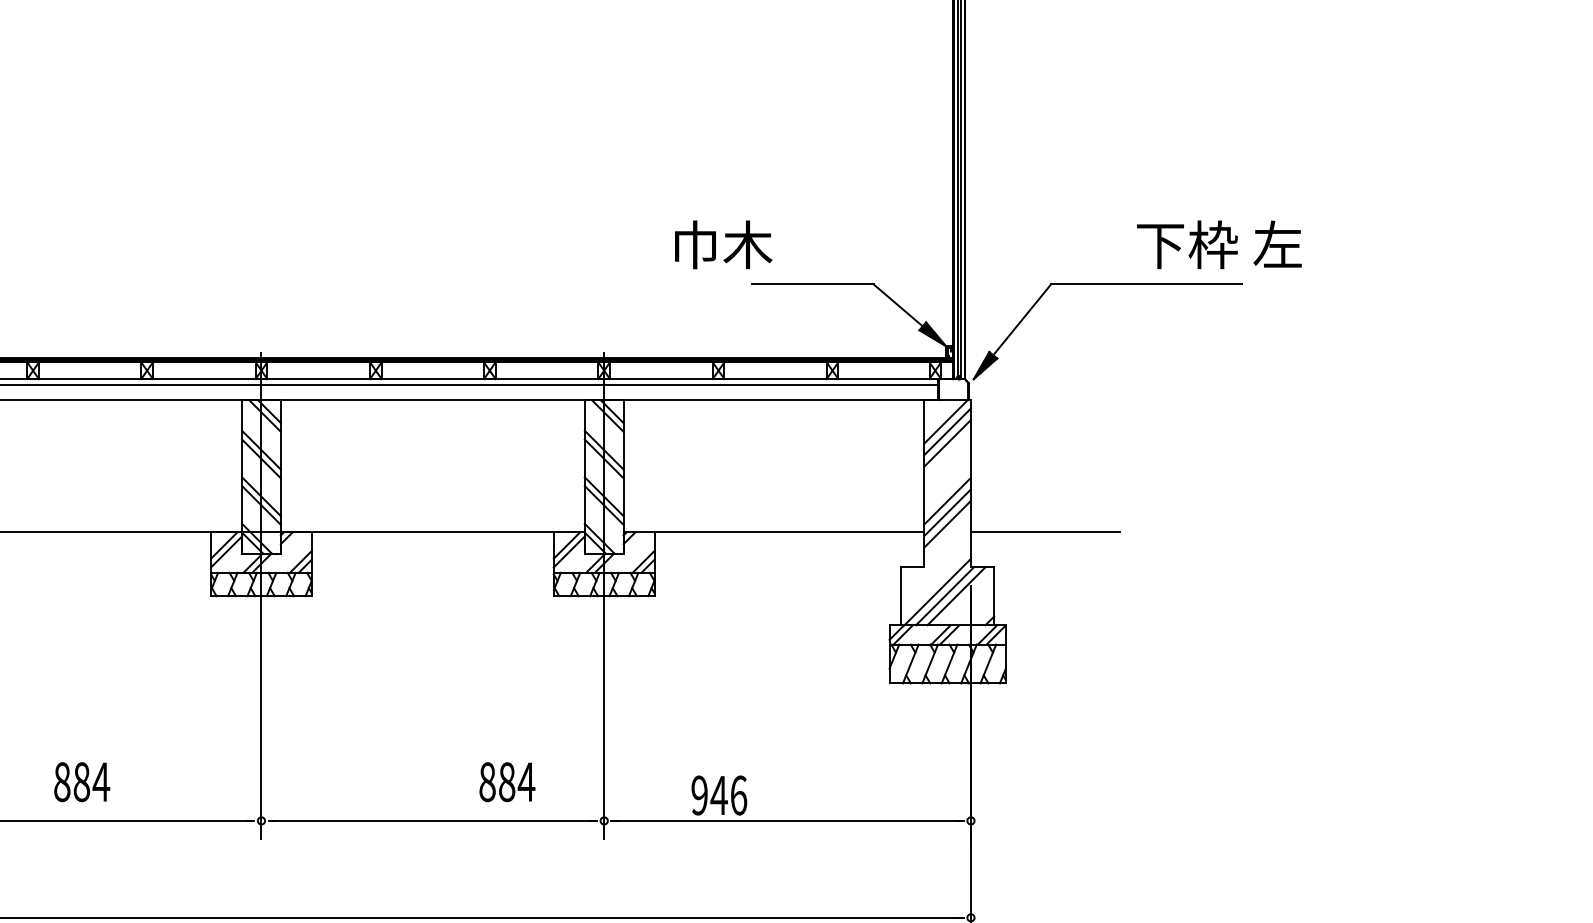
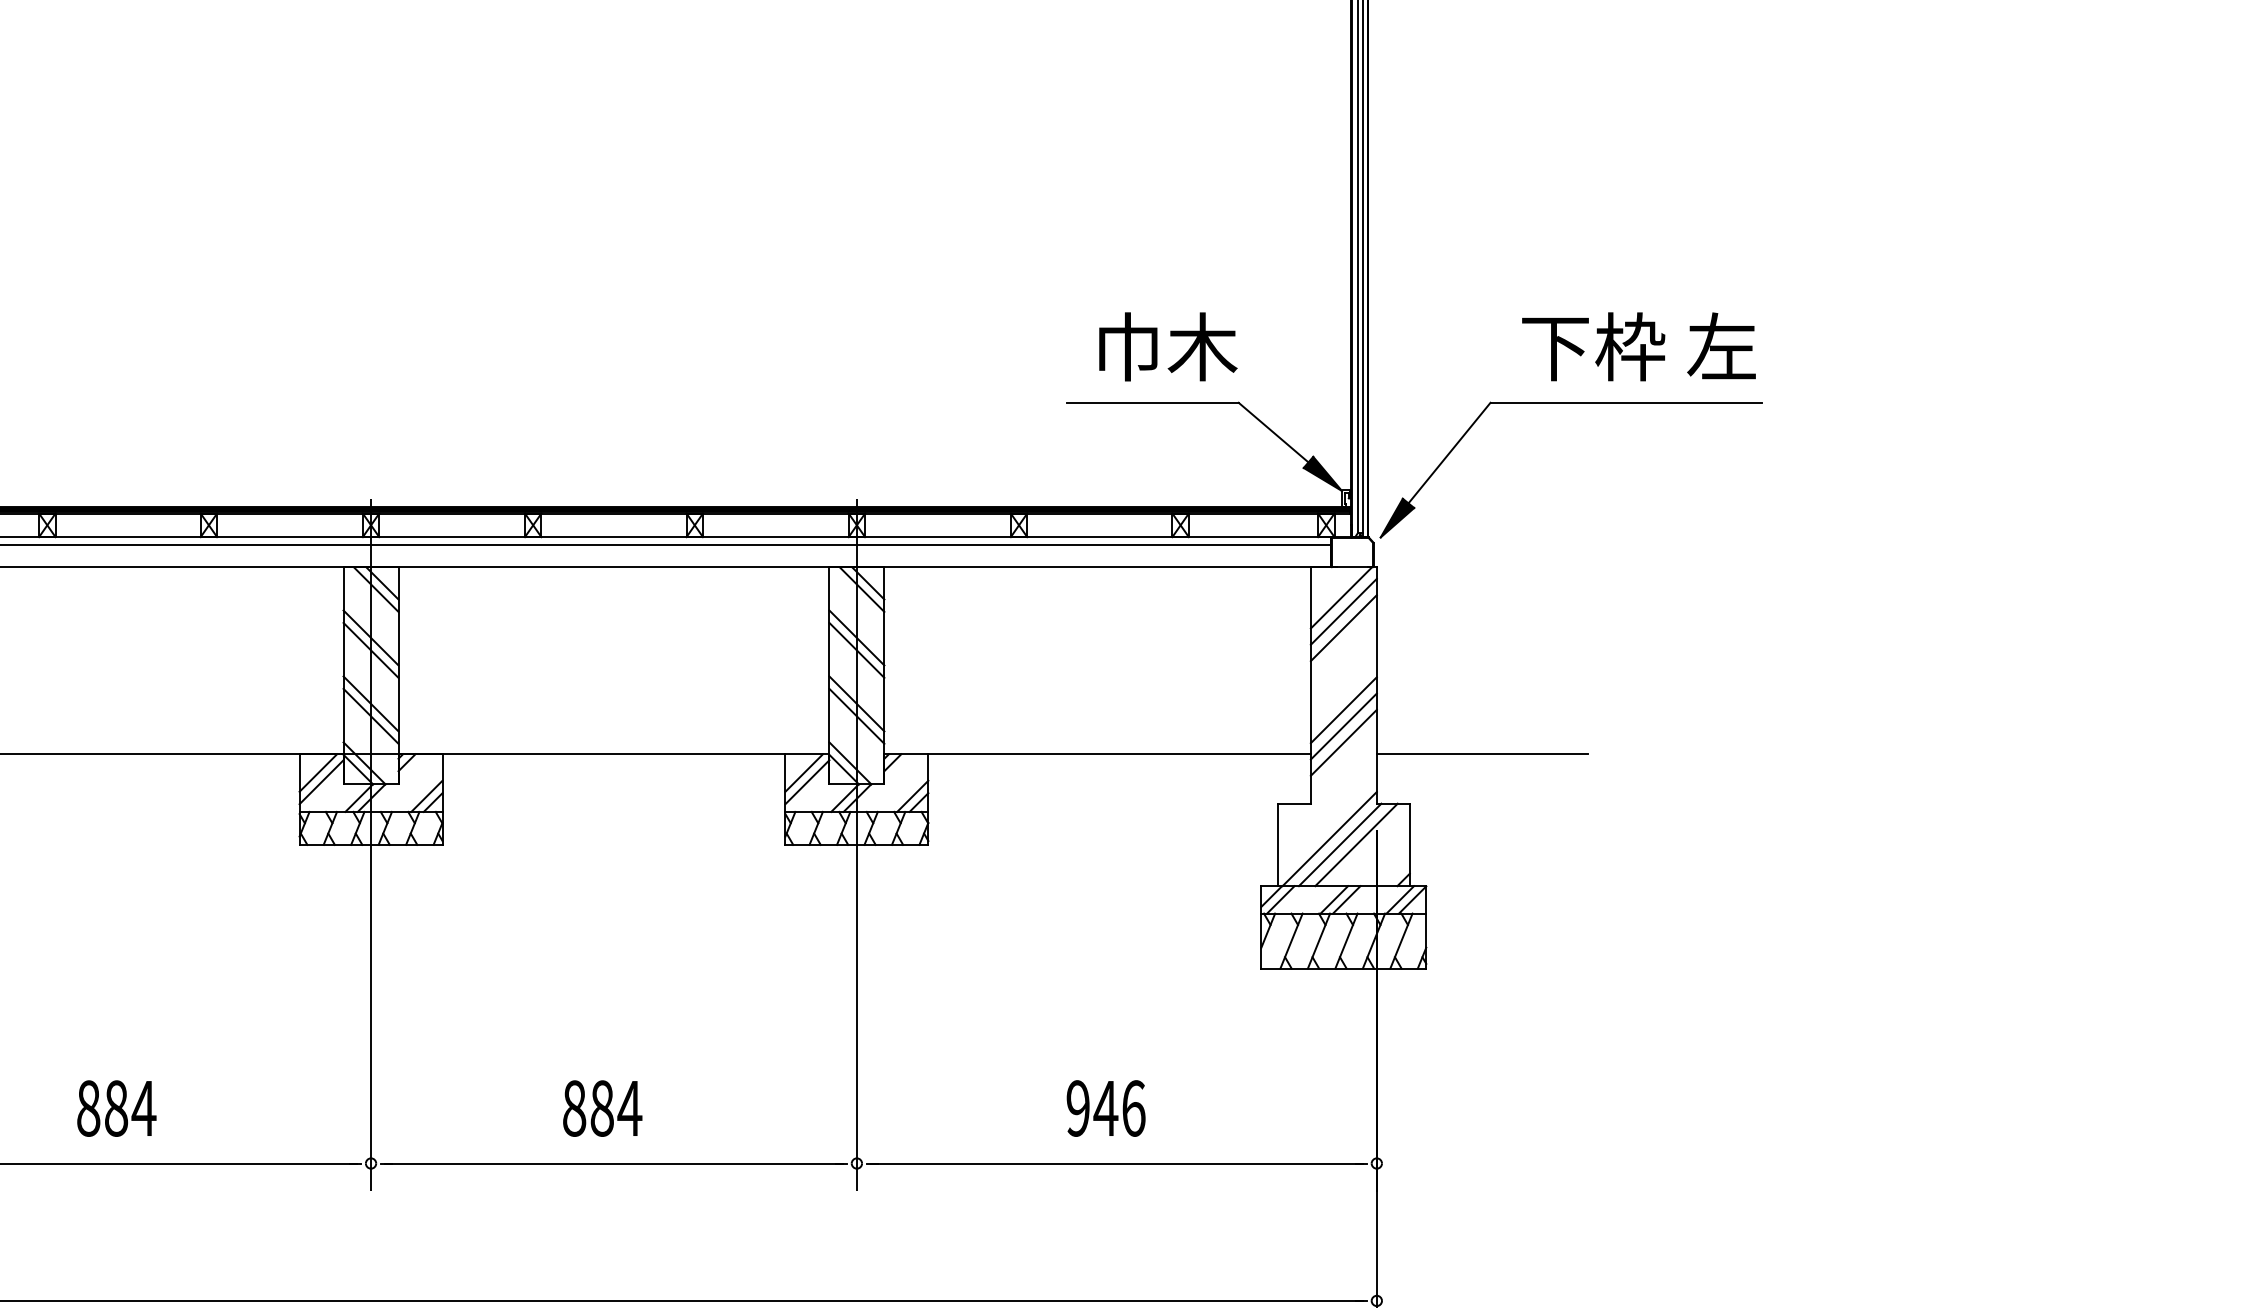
text: (723, 244) -> (1168, 346), moved
text: (1219, 244) -> (1638, 346), moved
text: (507, 782) -> (602, 1108), moved
text: (718, 795) -> (1105, 1108), moved

